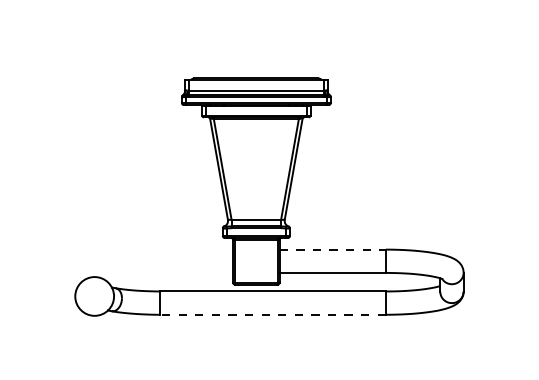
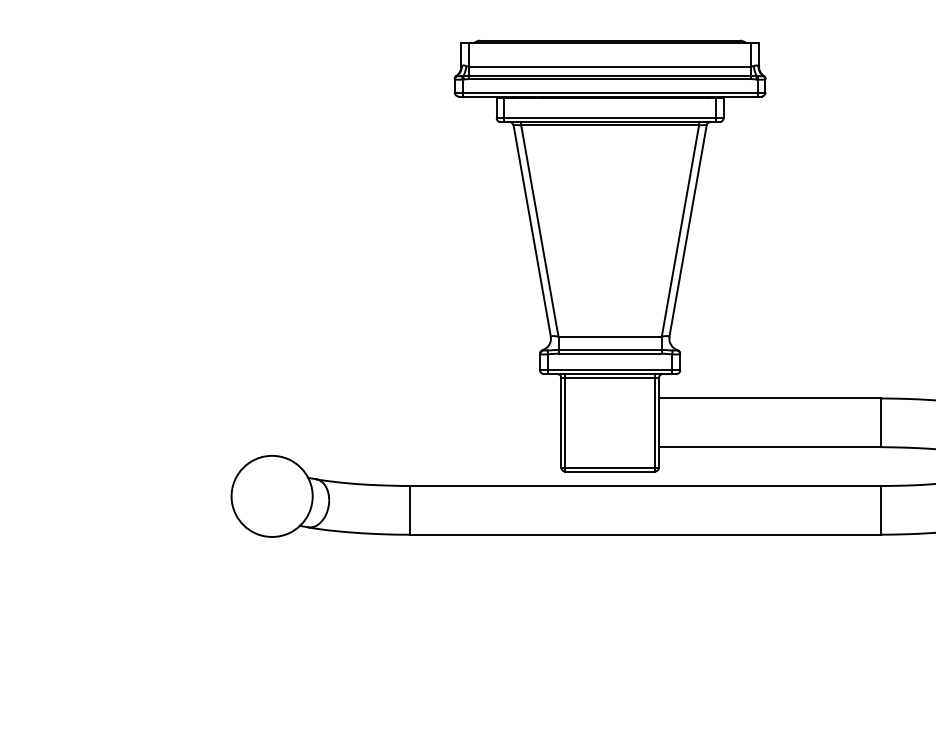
line: (333, 249) -> (771, 398), dashed -> solid
line: (273, 314) -> (645, 534), dashed -> solid

